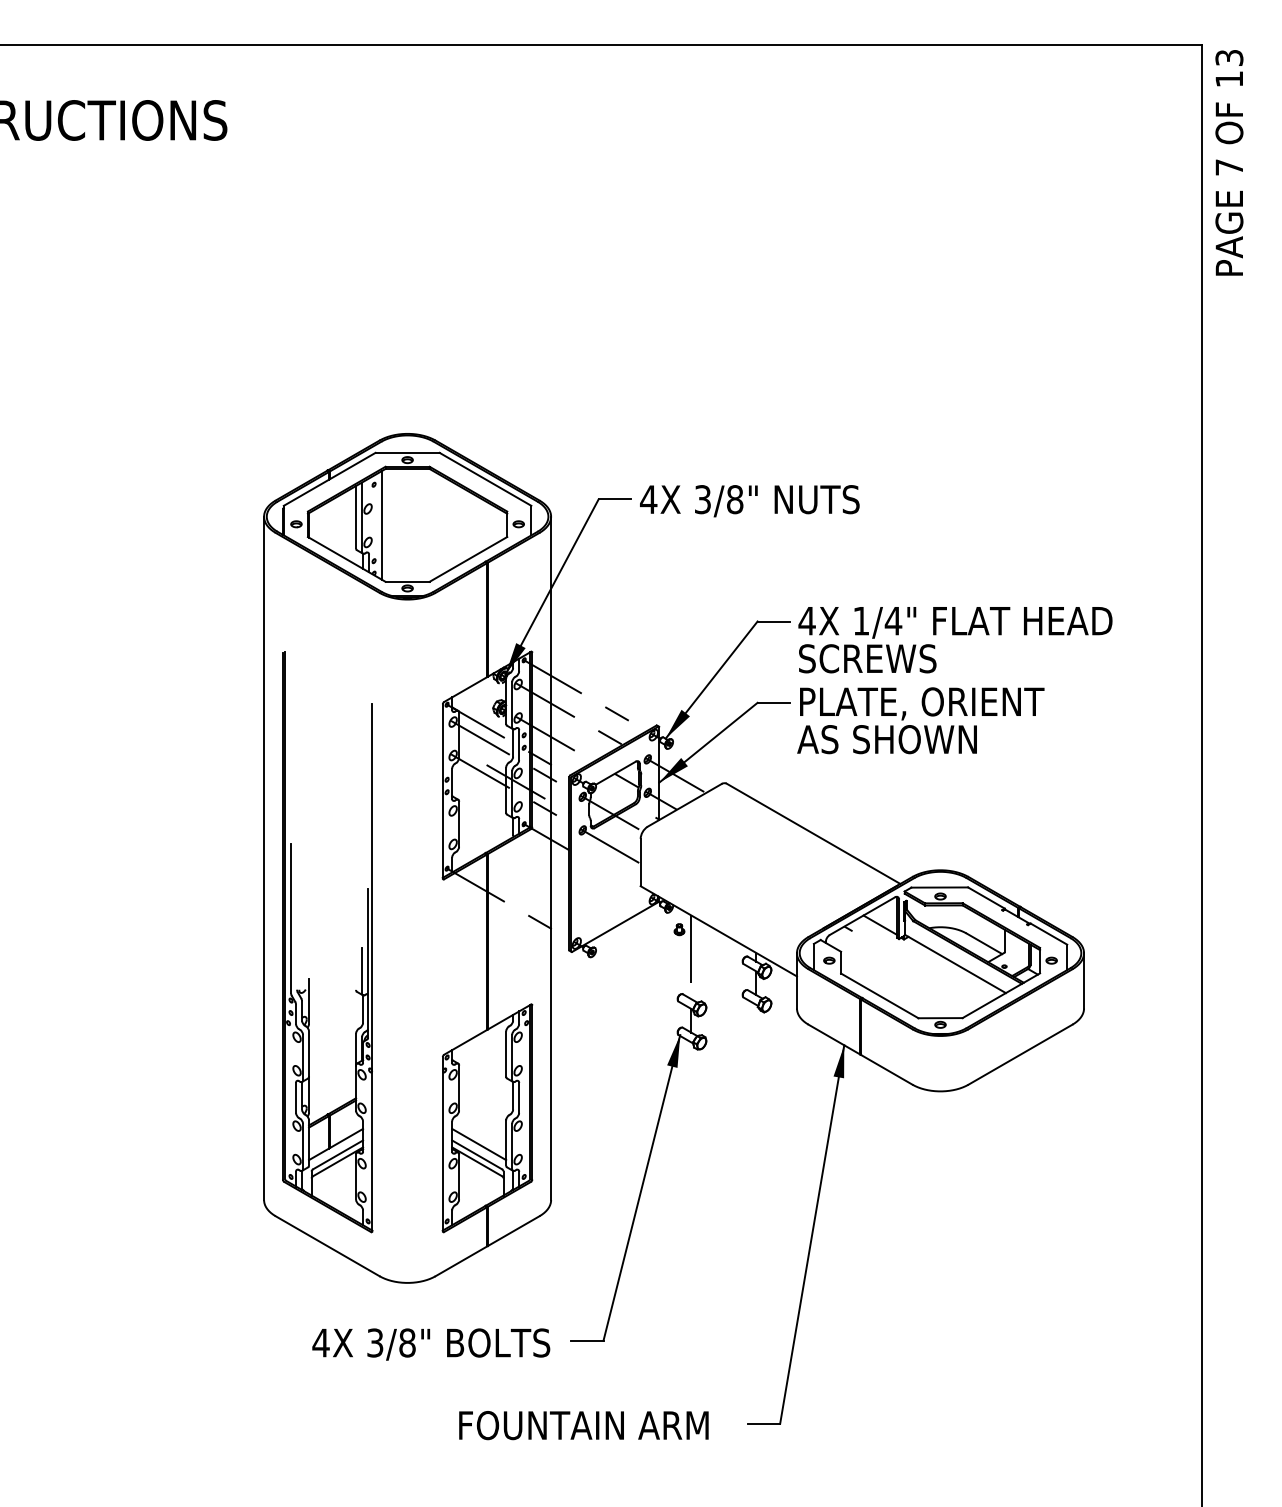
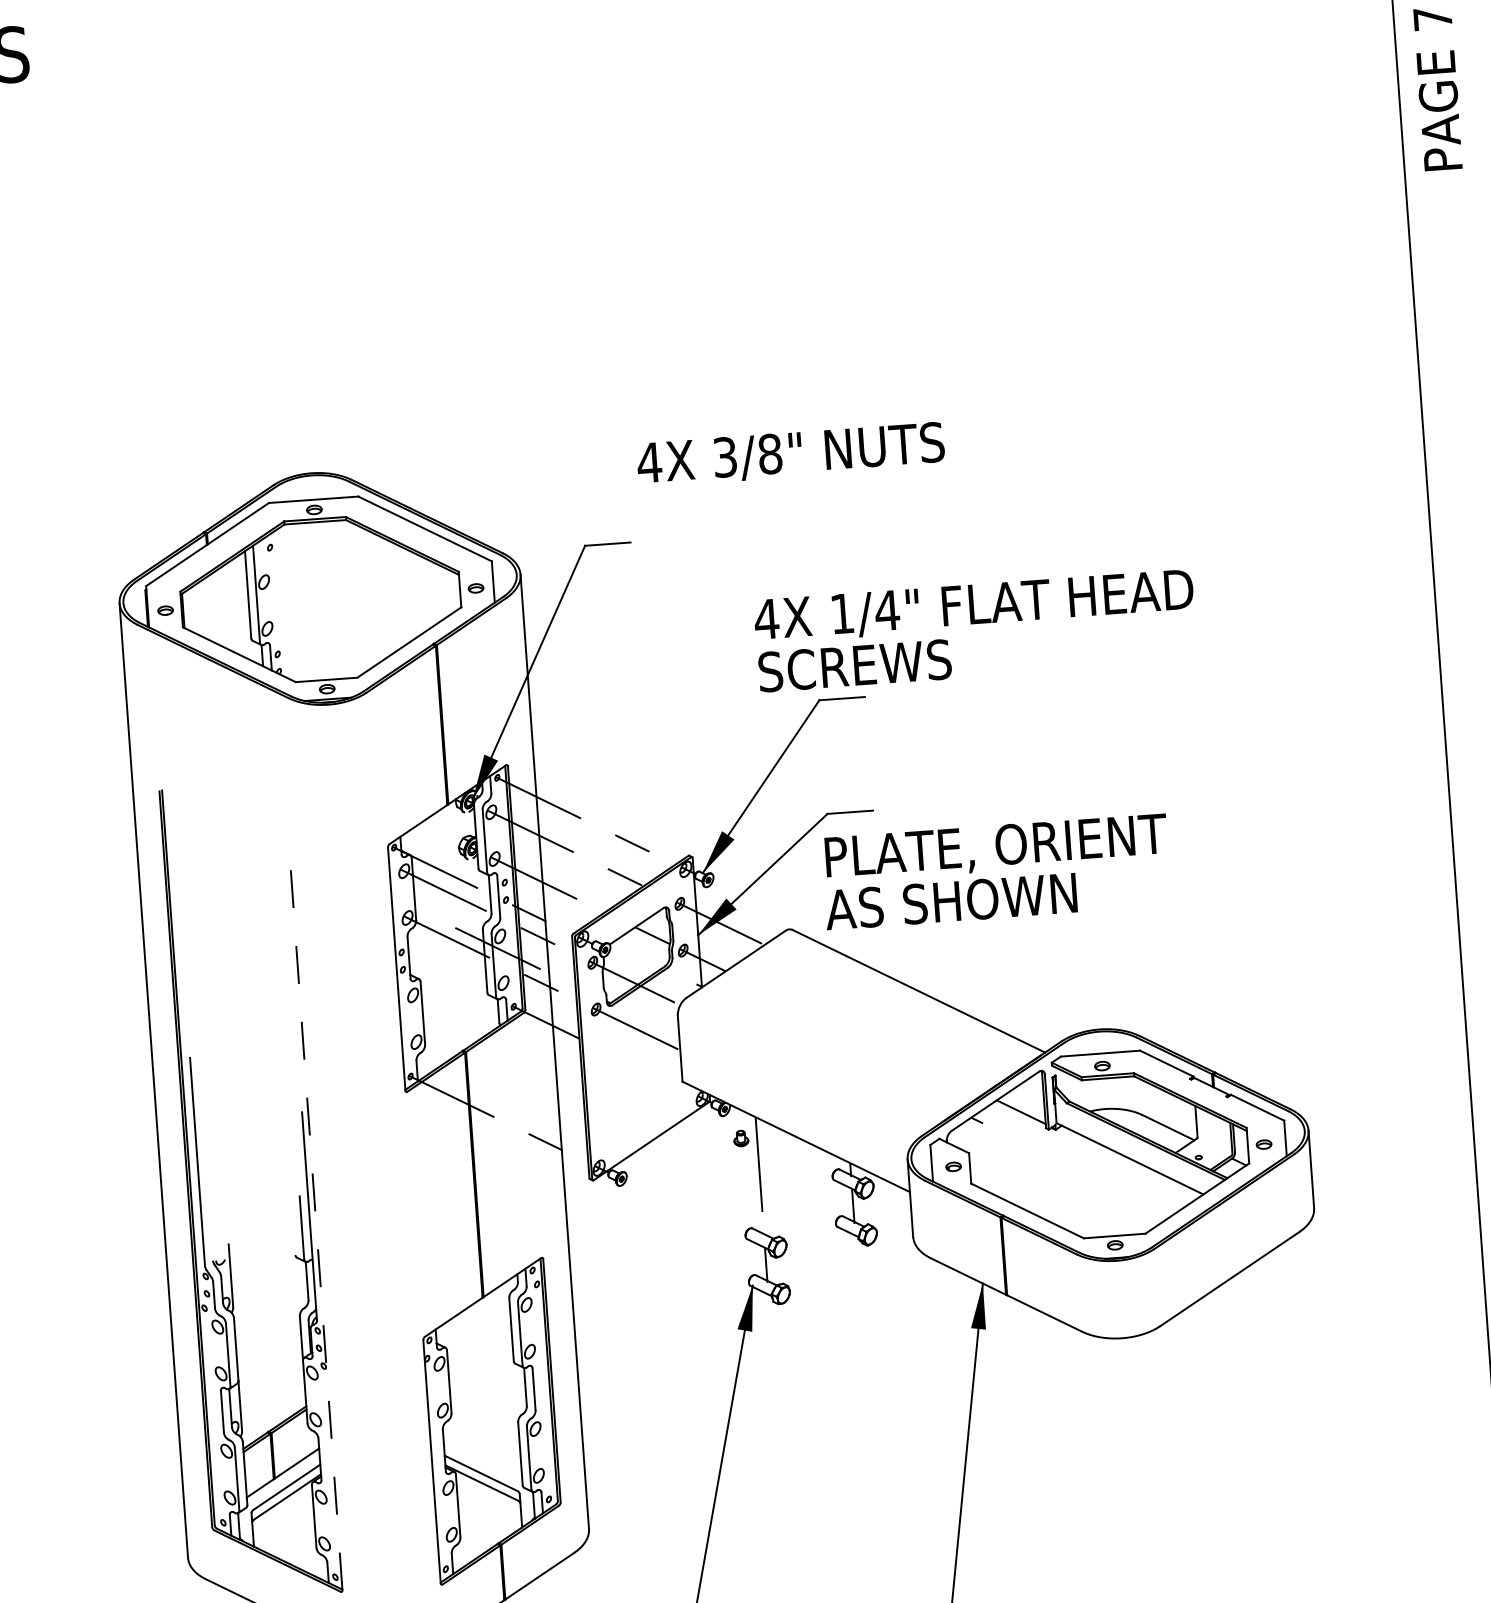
text: (749, 501) -> (790, 455), moved
line: (382, 525) -> (285, 603), removed
text: (955, 640) -> (975, 631), moved
text: (920, 720) -> (995, 871), moved
line: (372, 967) -> (316, 1222), solid -> dashed
line: (479, 1144) -> (483, 1458), removed

